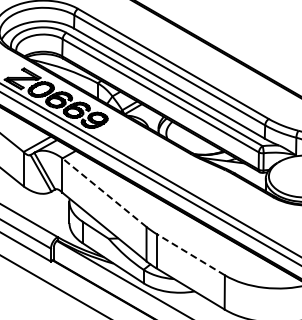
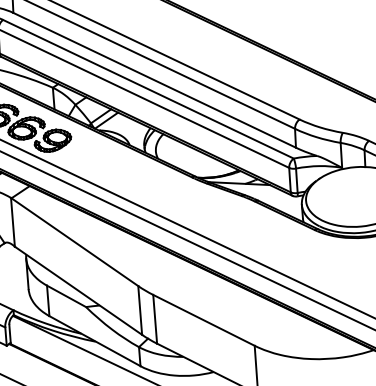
line: (104, 192) -> (74, 241), dashed -> solid
line: (190, 254) -> (203, 320), dashed -> solid

